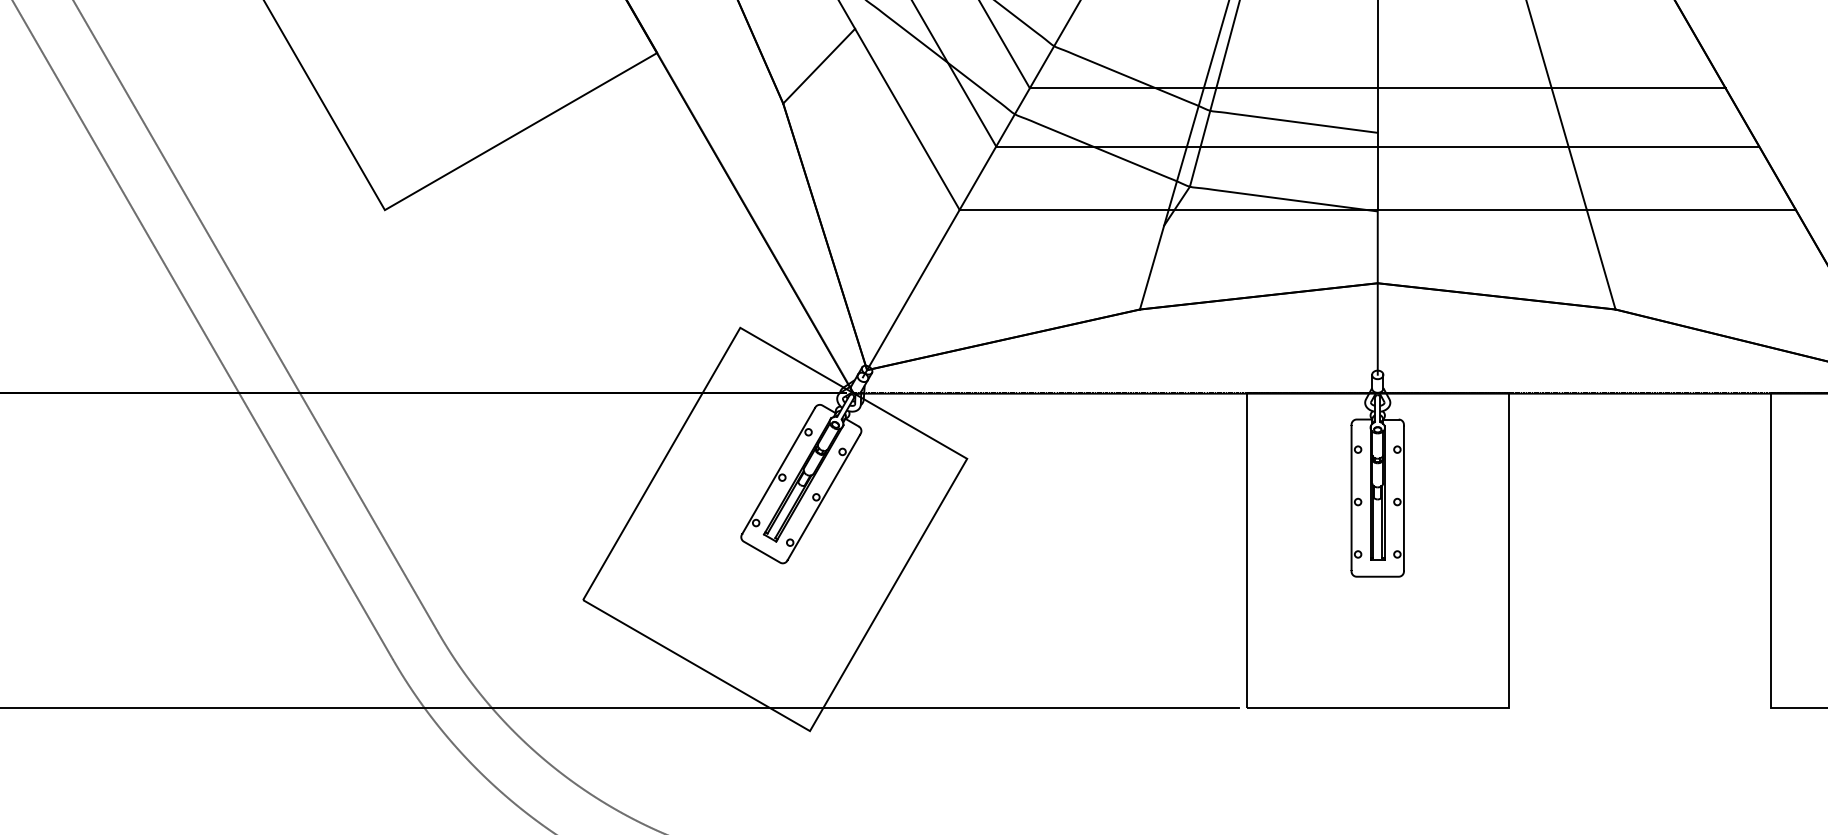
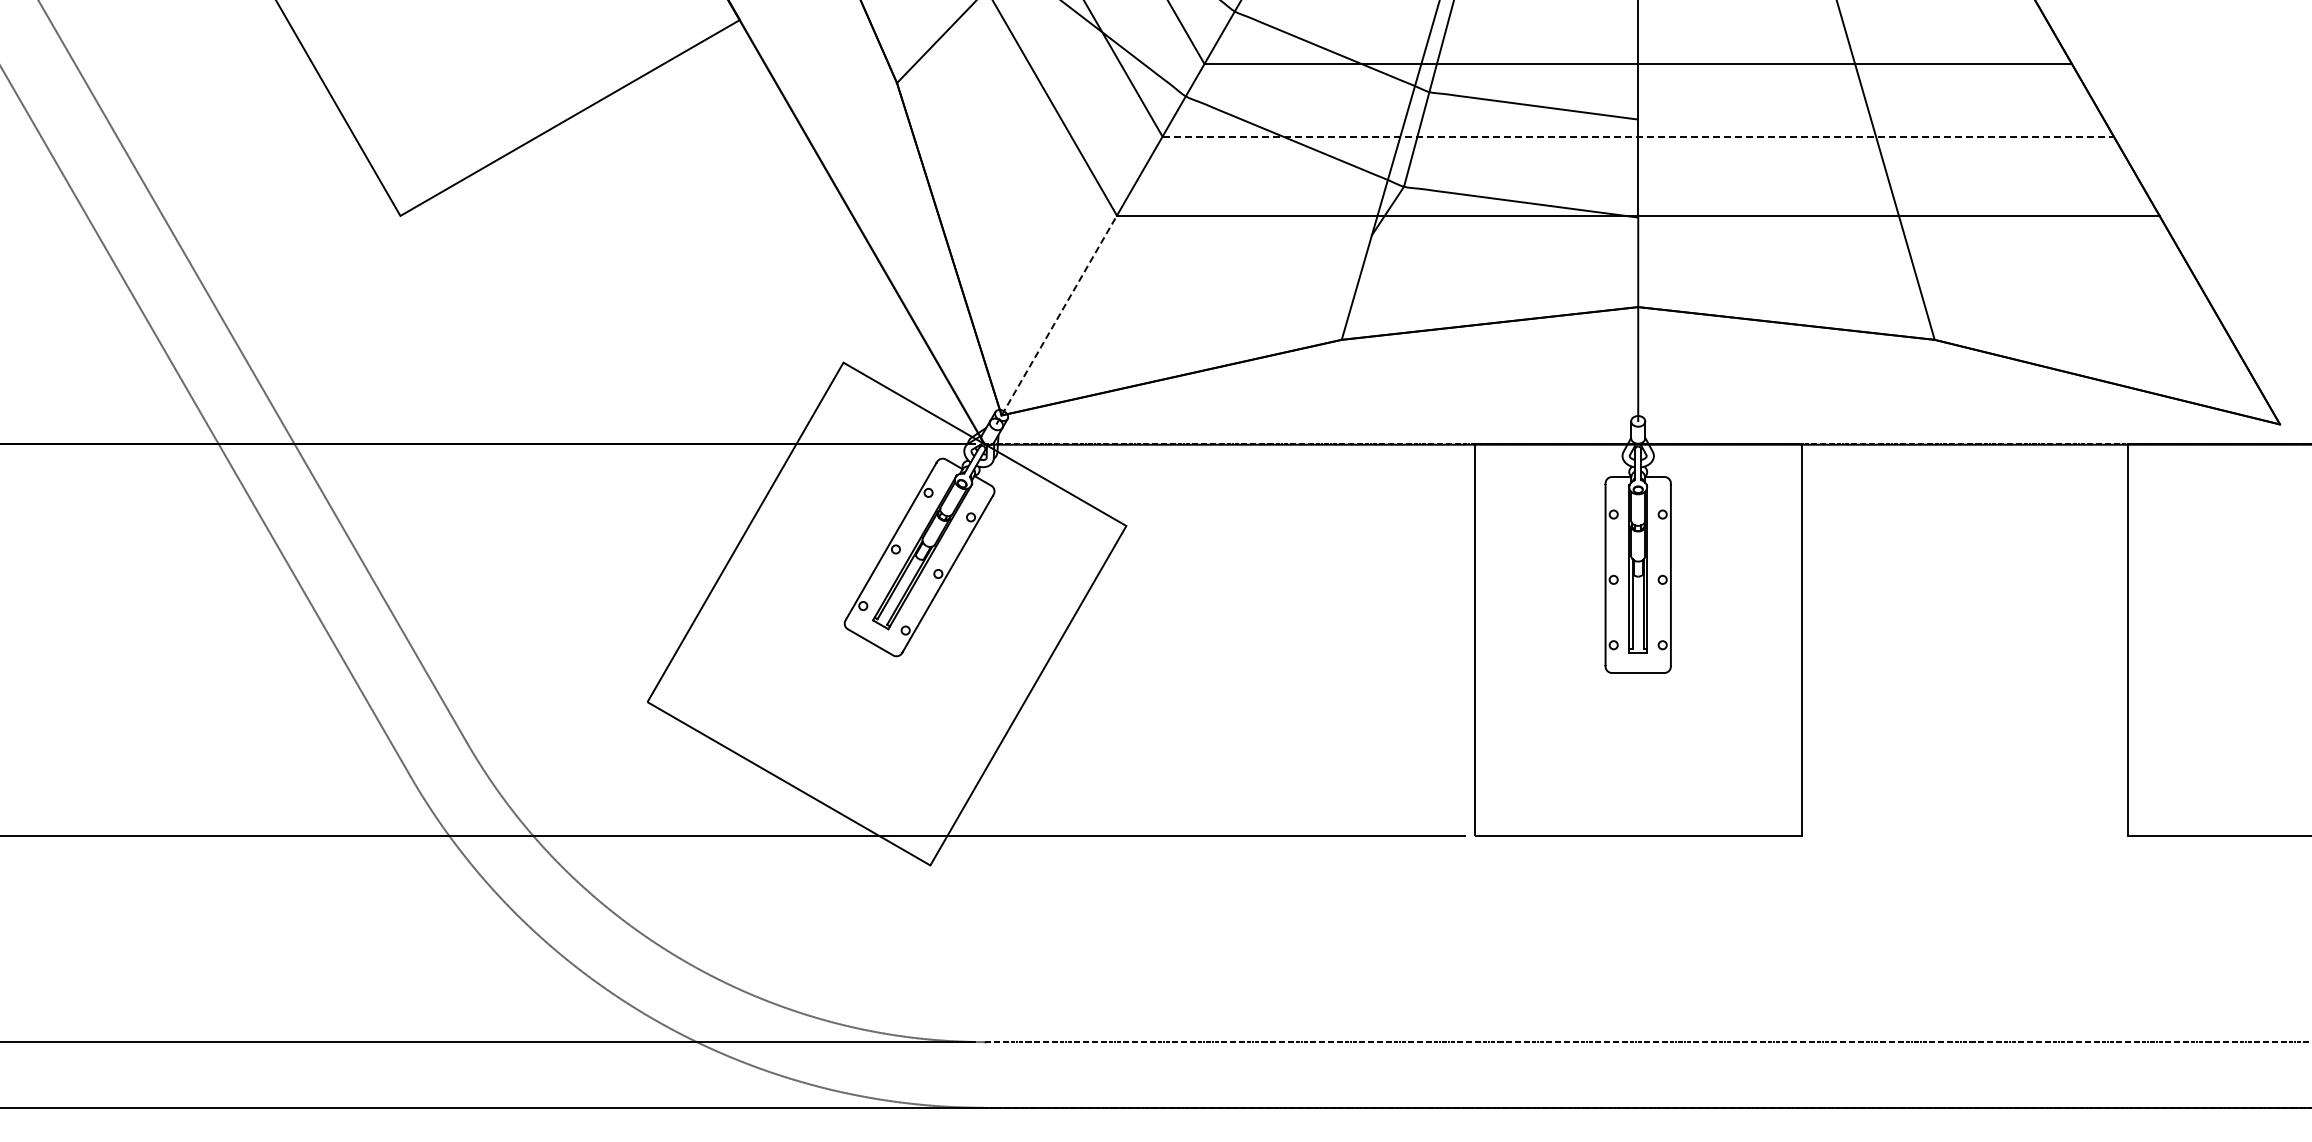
line: (1377, 146) -> (1638, 136), solid -> dashed
line: (911, 294) -> (1056, 320), solid -> dashed

